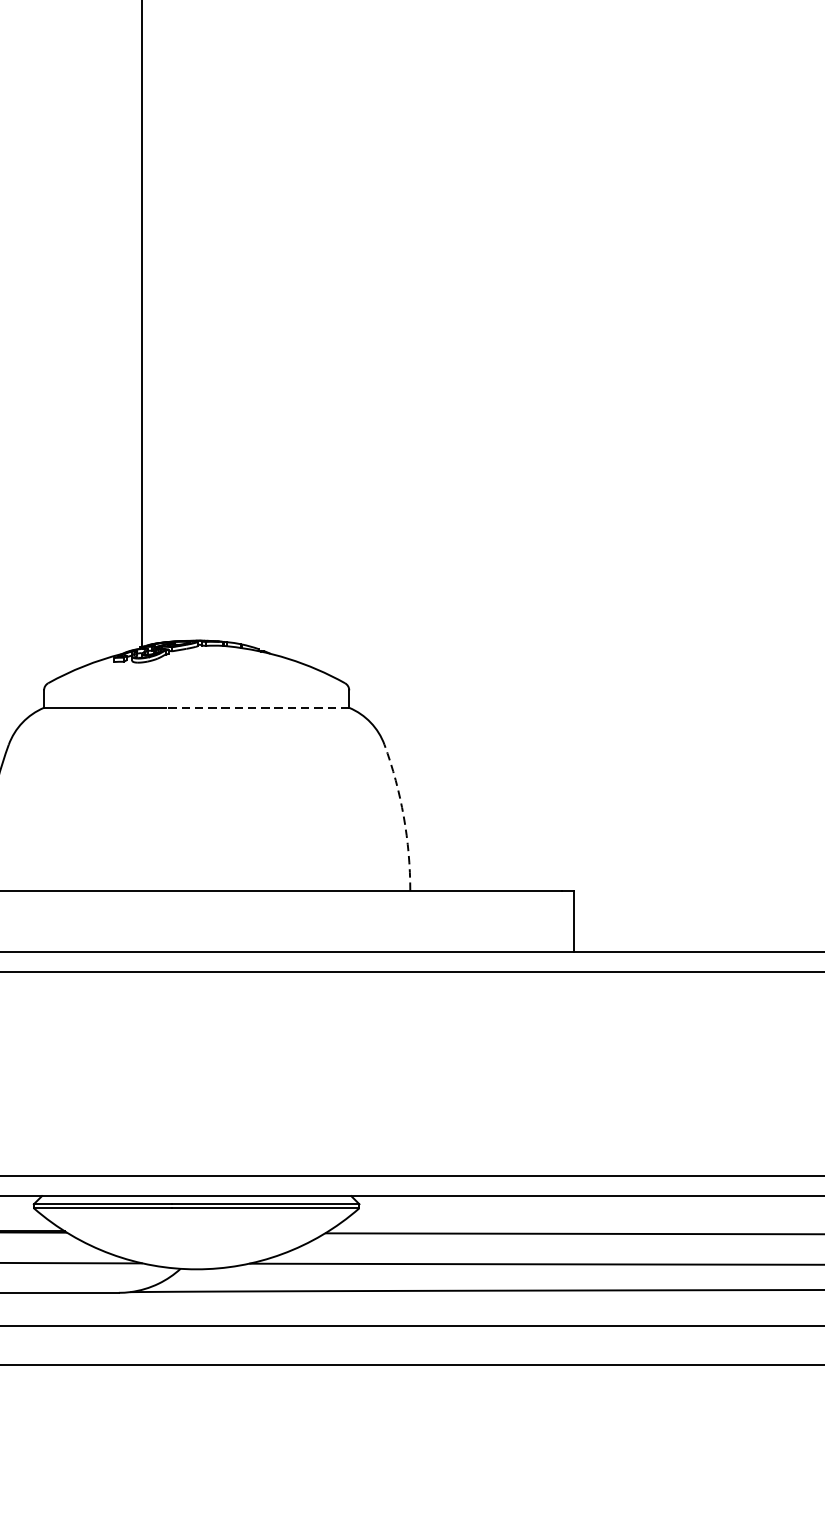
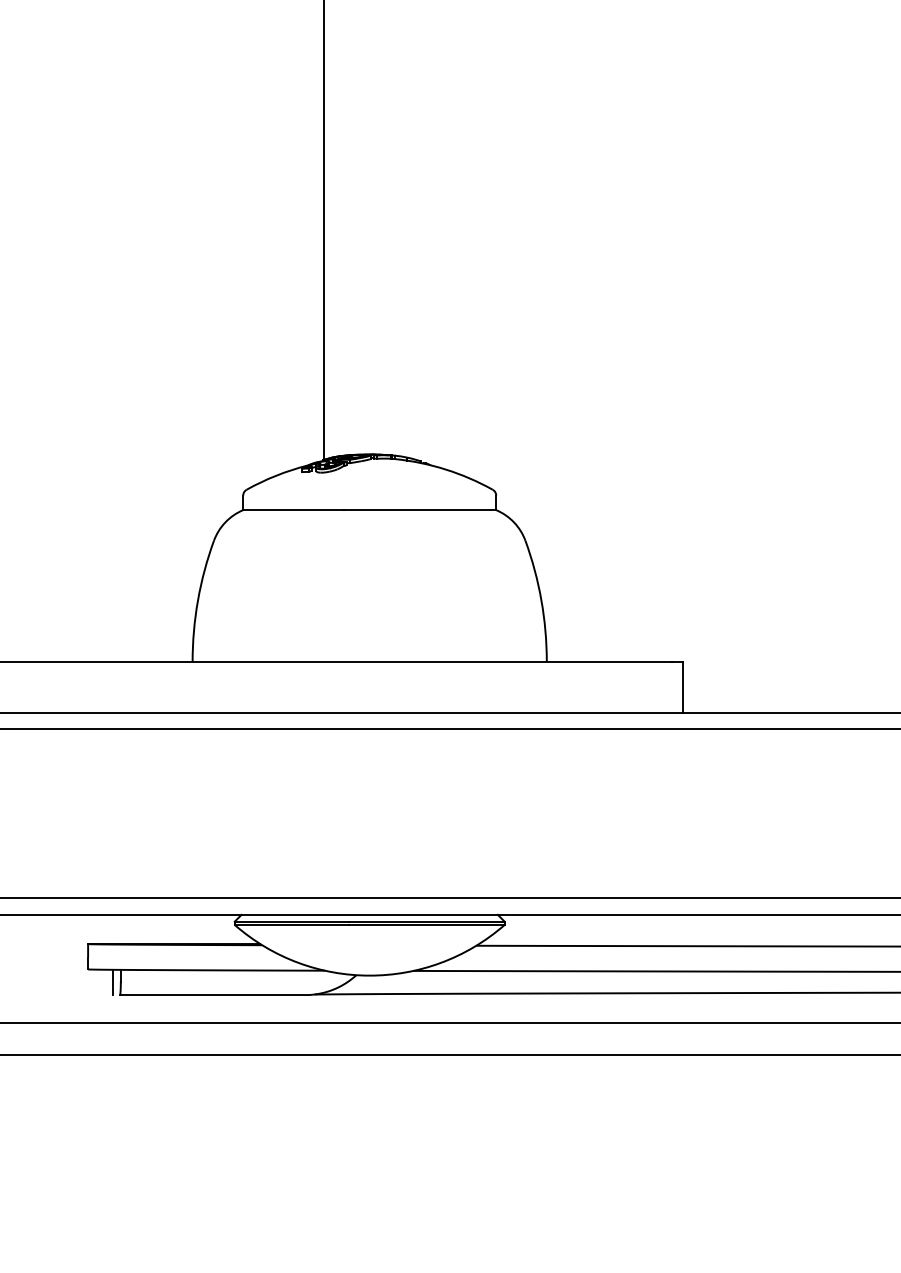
line: (257, 708) -> (420, 510), dashed -> solid
arc: (403, 816) -> (541, 600), dashed -> solid

